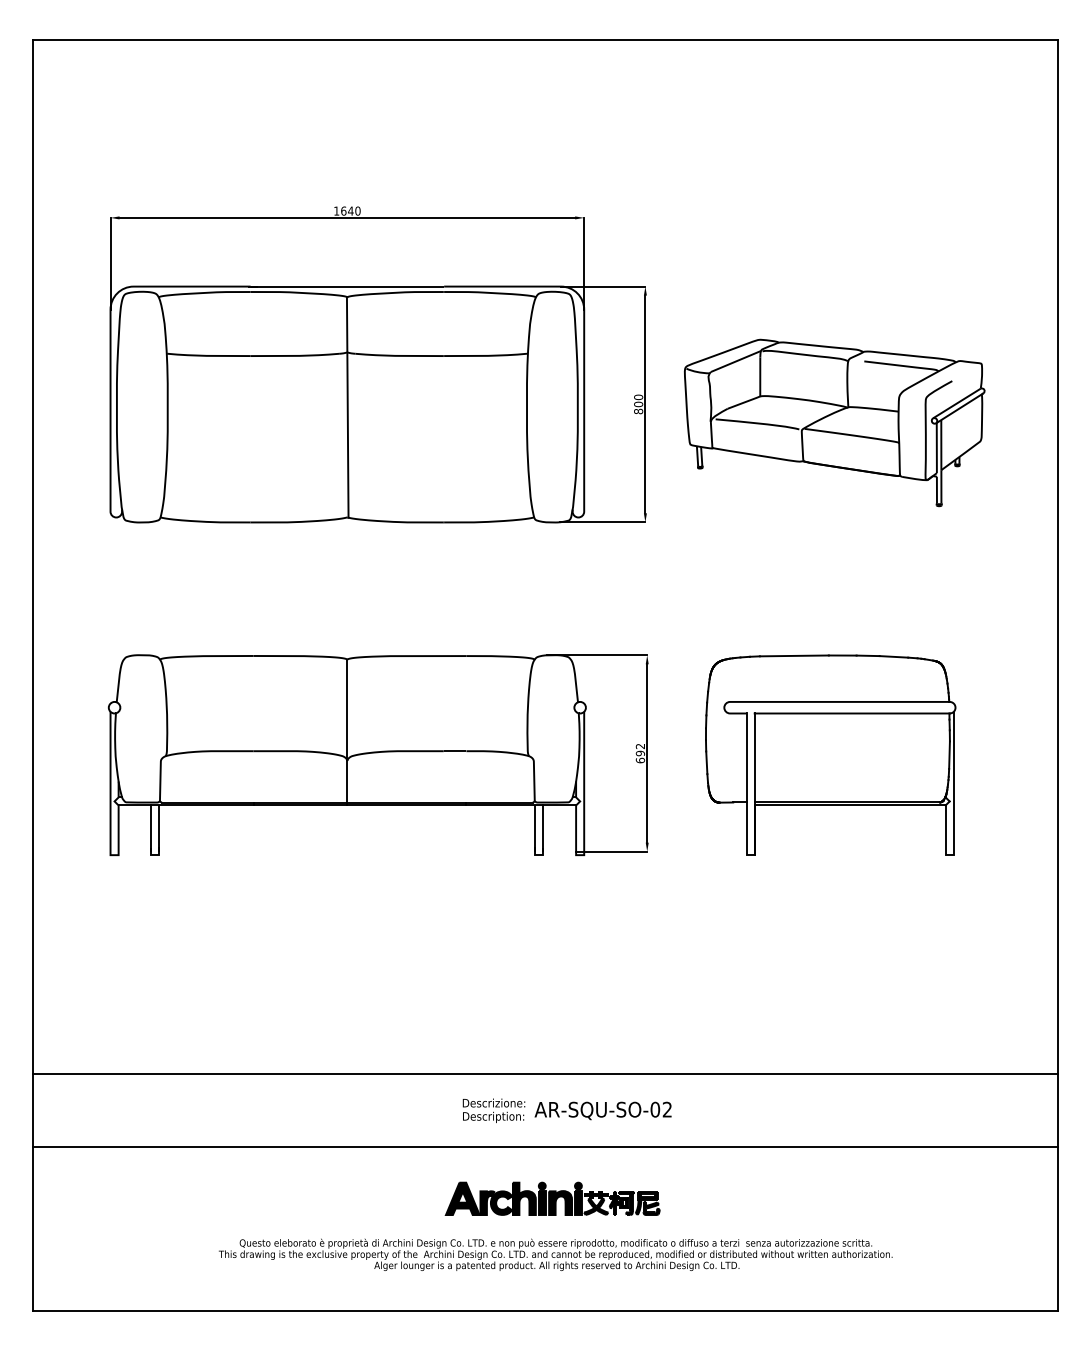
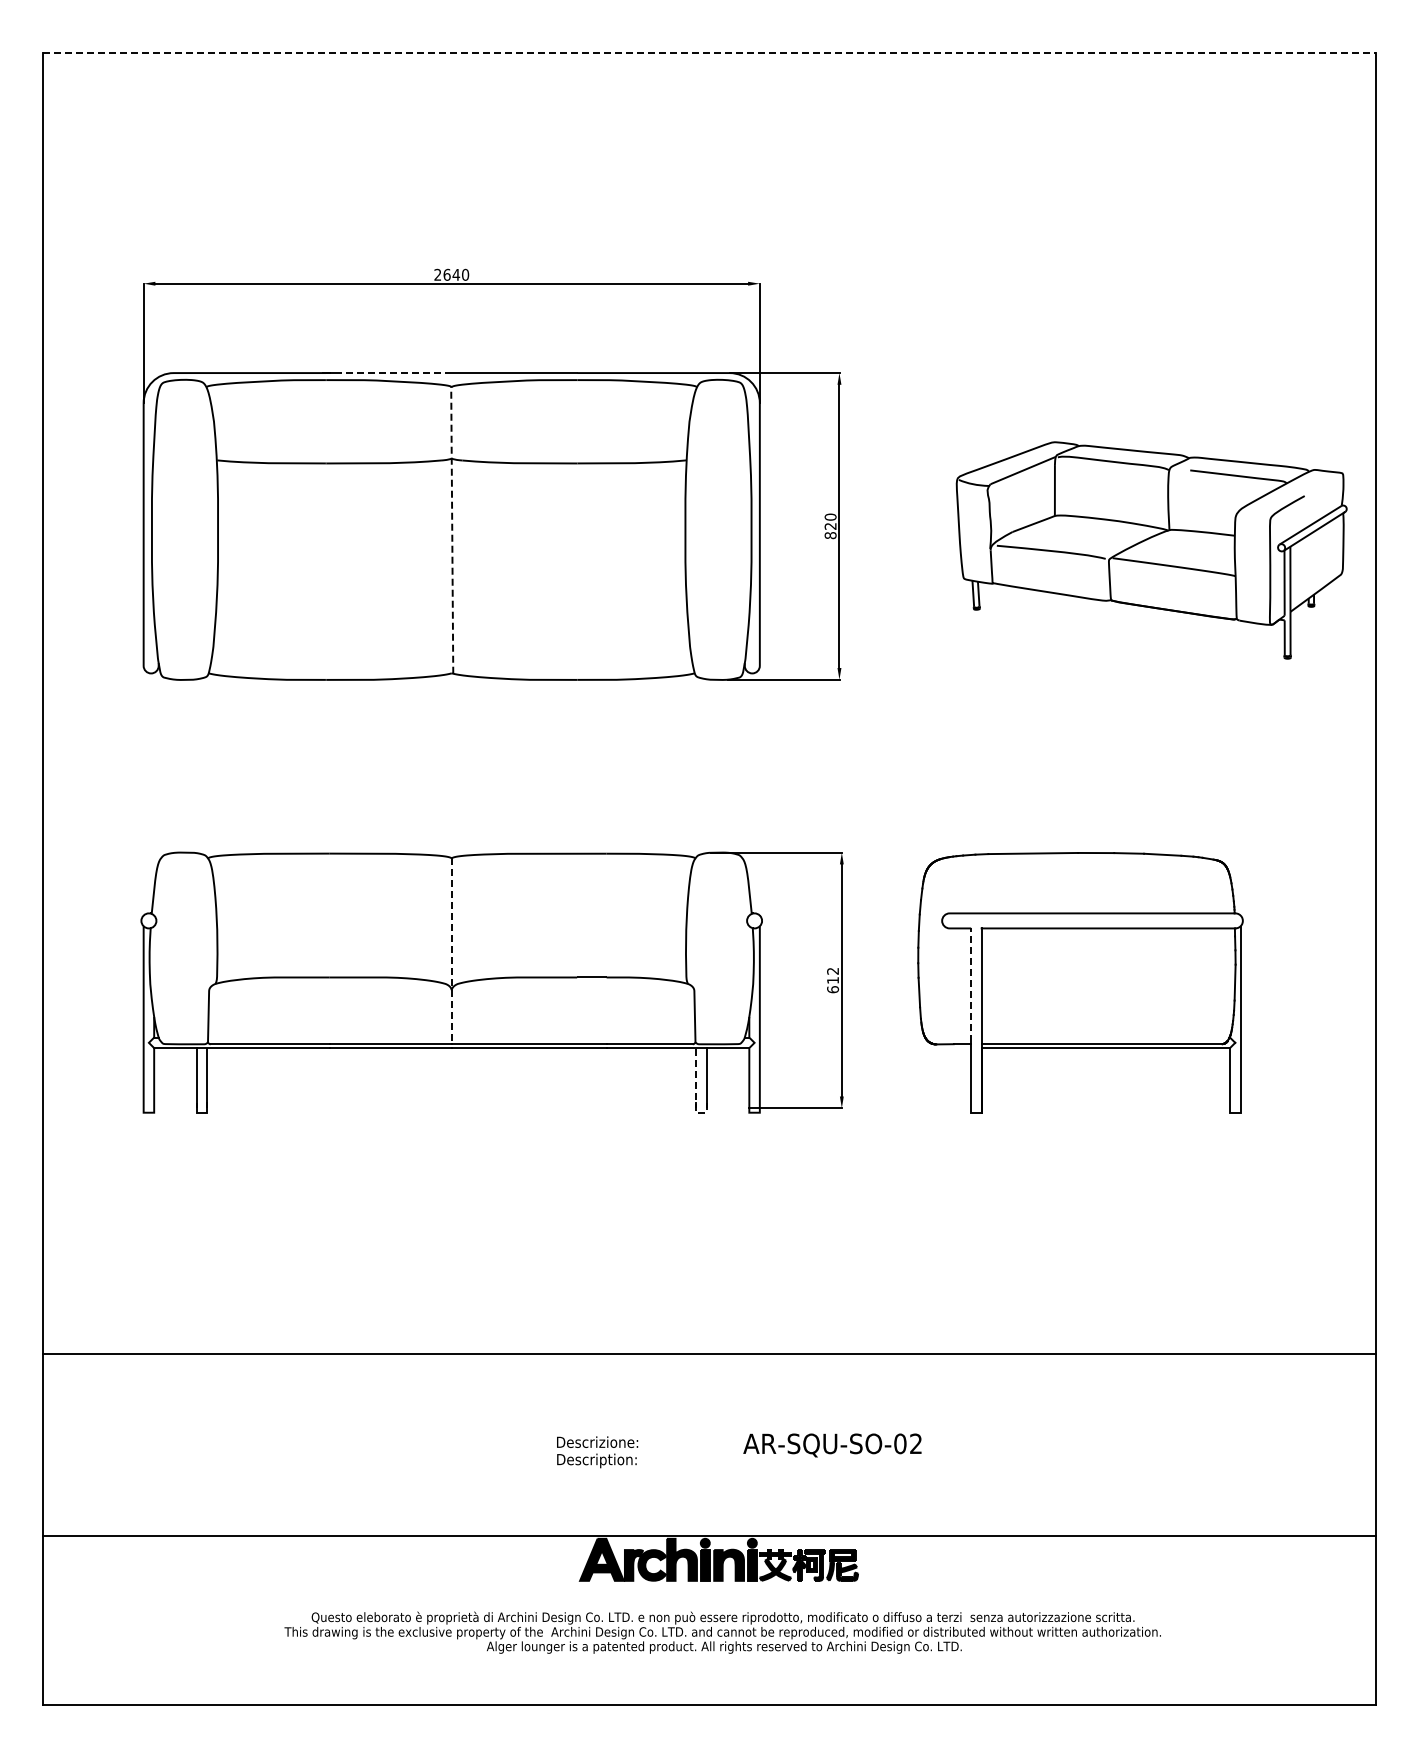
line: (545, 40) -> (709, 52), solid -> dashed
text: (336, 210) -> (437, 274), 1640 -> 2640
line: (298, 286) -> (388, 373), solid -> dashed
text: (638, 403) -> (830, 525), 800 -> 820
line: (347, 407) -> (452, 530), solid -> dashed
part: (834, 422) -> (1151, 550), moved
line: (347, 731) -> (451, 951), solid -> dashed
text: (640, 753) -> (833, 980), 692 -> 612
line: (746, 757) -> (971, 985), solid -> dashed
line: (535, 838) -> (696, 1091), solid -> dashed
line: (545, 1074) -> (709, 1353), moved
text: (493, 1110) -> (597, 1452), moved
text: (603, 1110) -> (832, 1445), moved
line: (545, 1147) -> (709, 1535), moved

